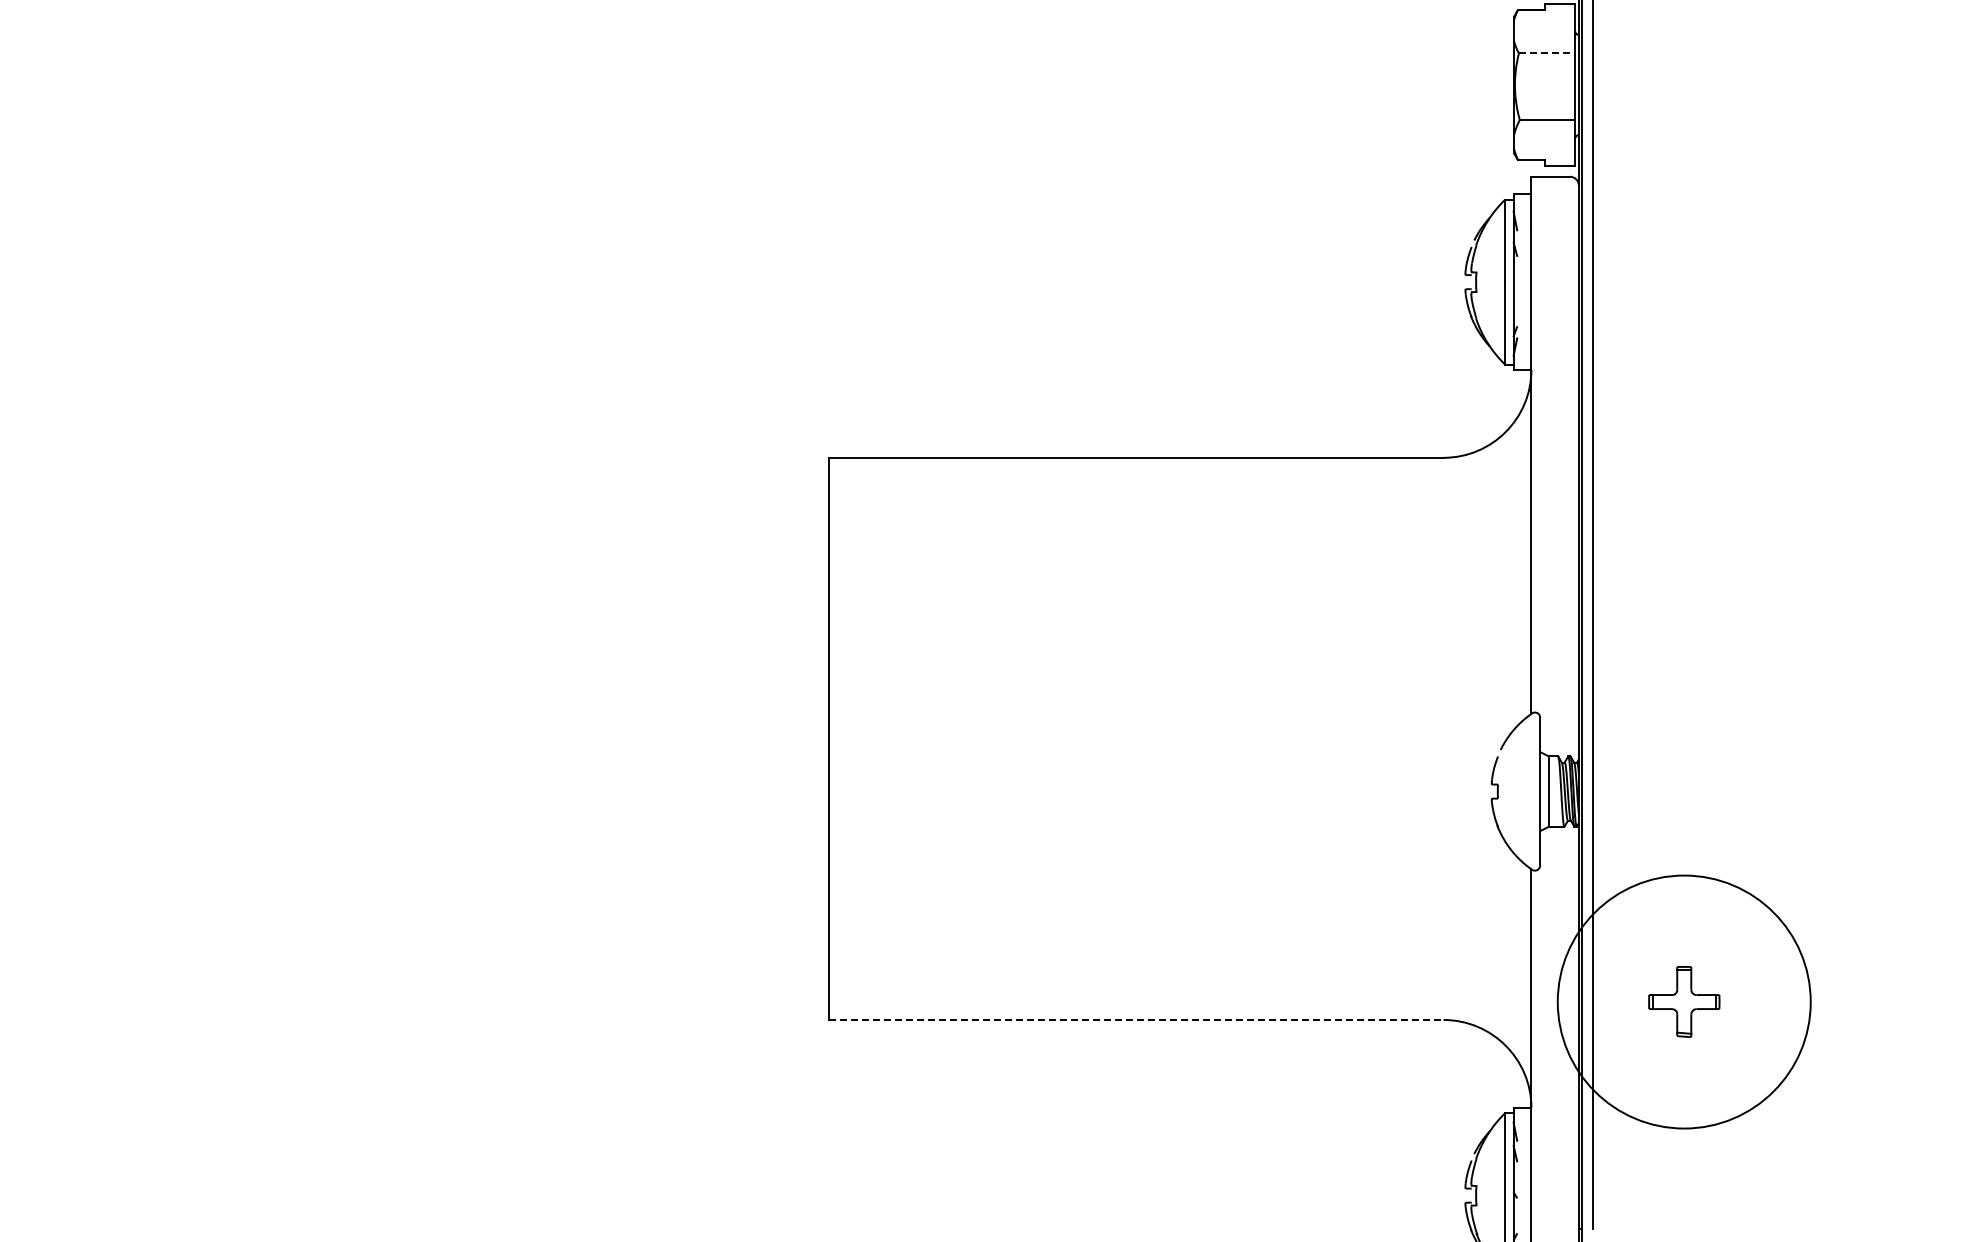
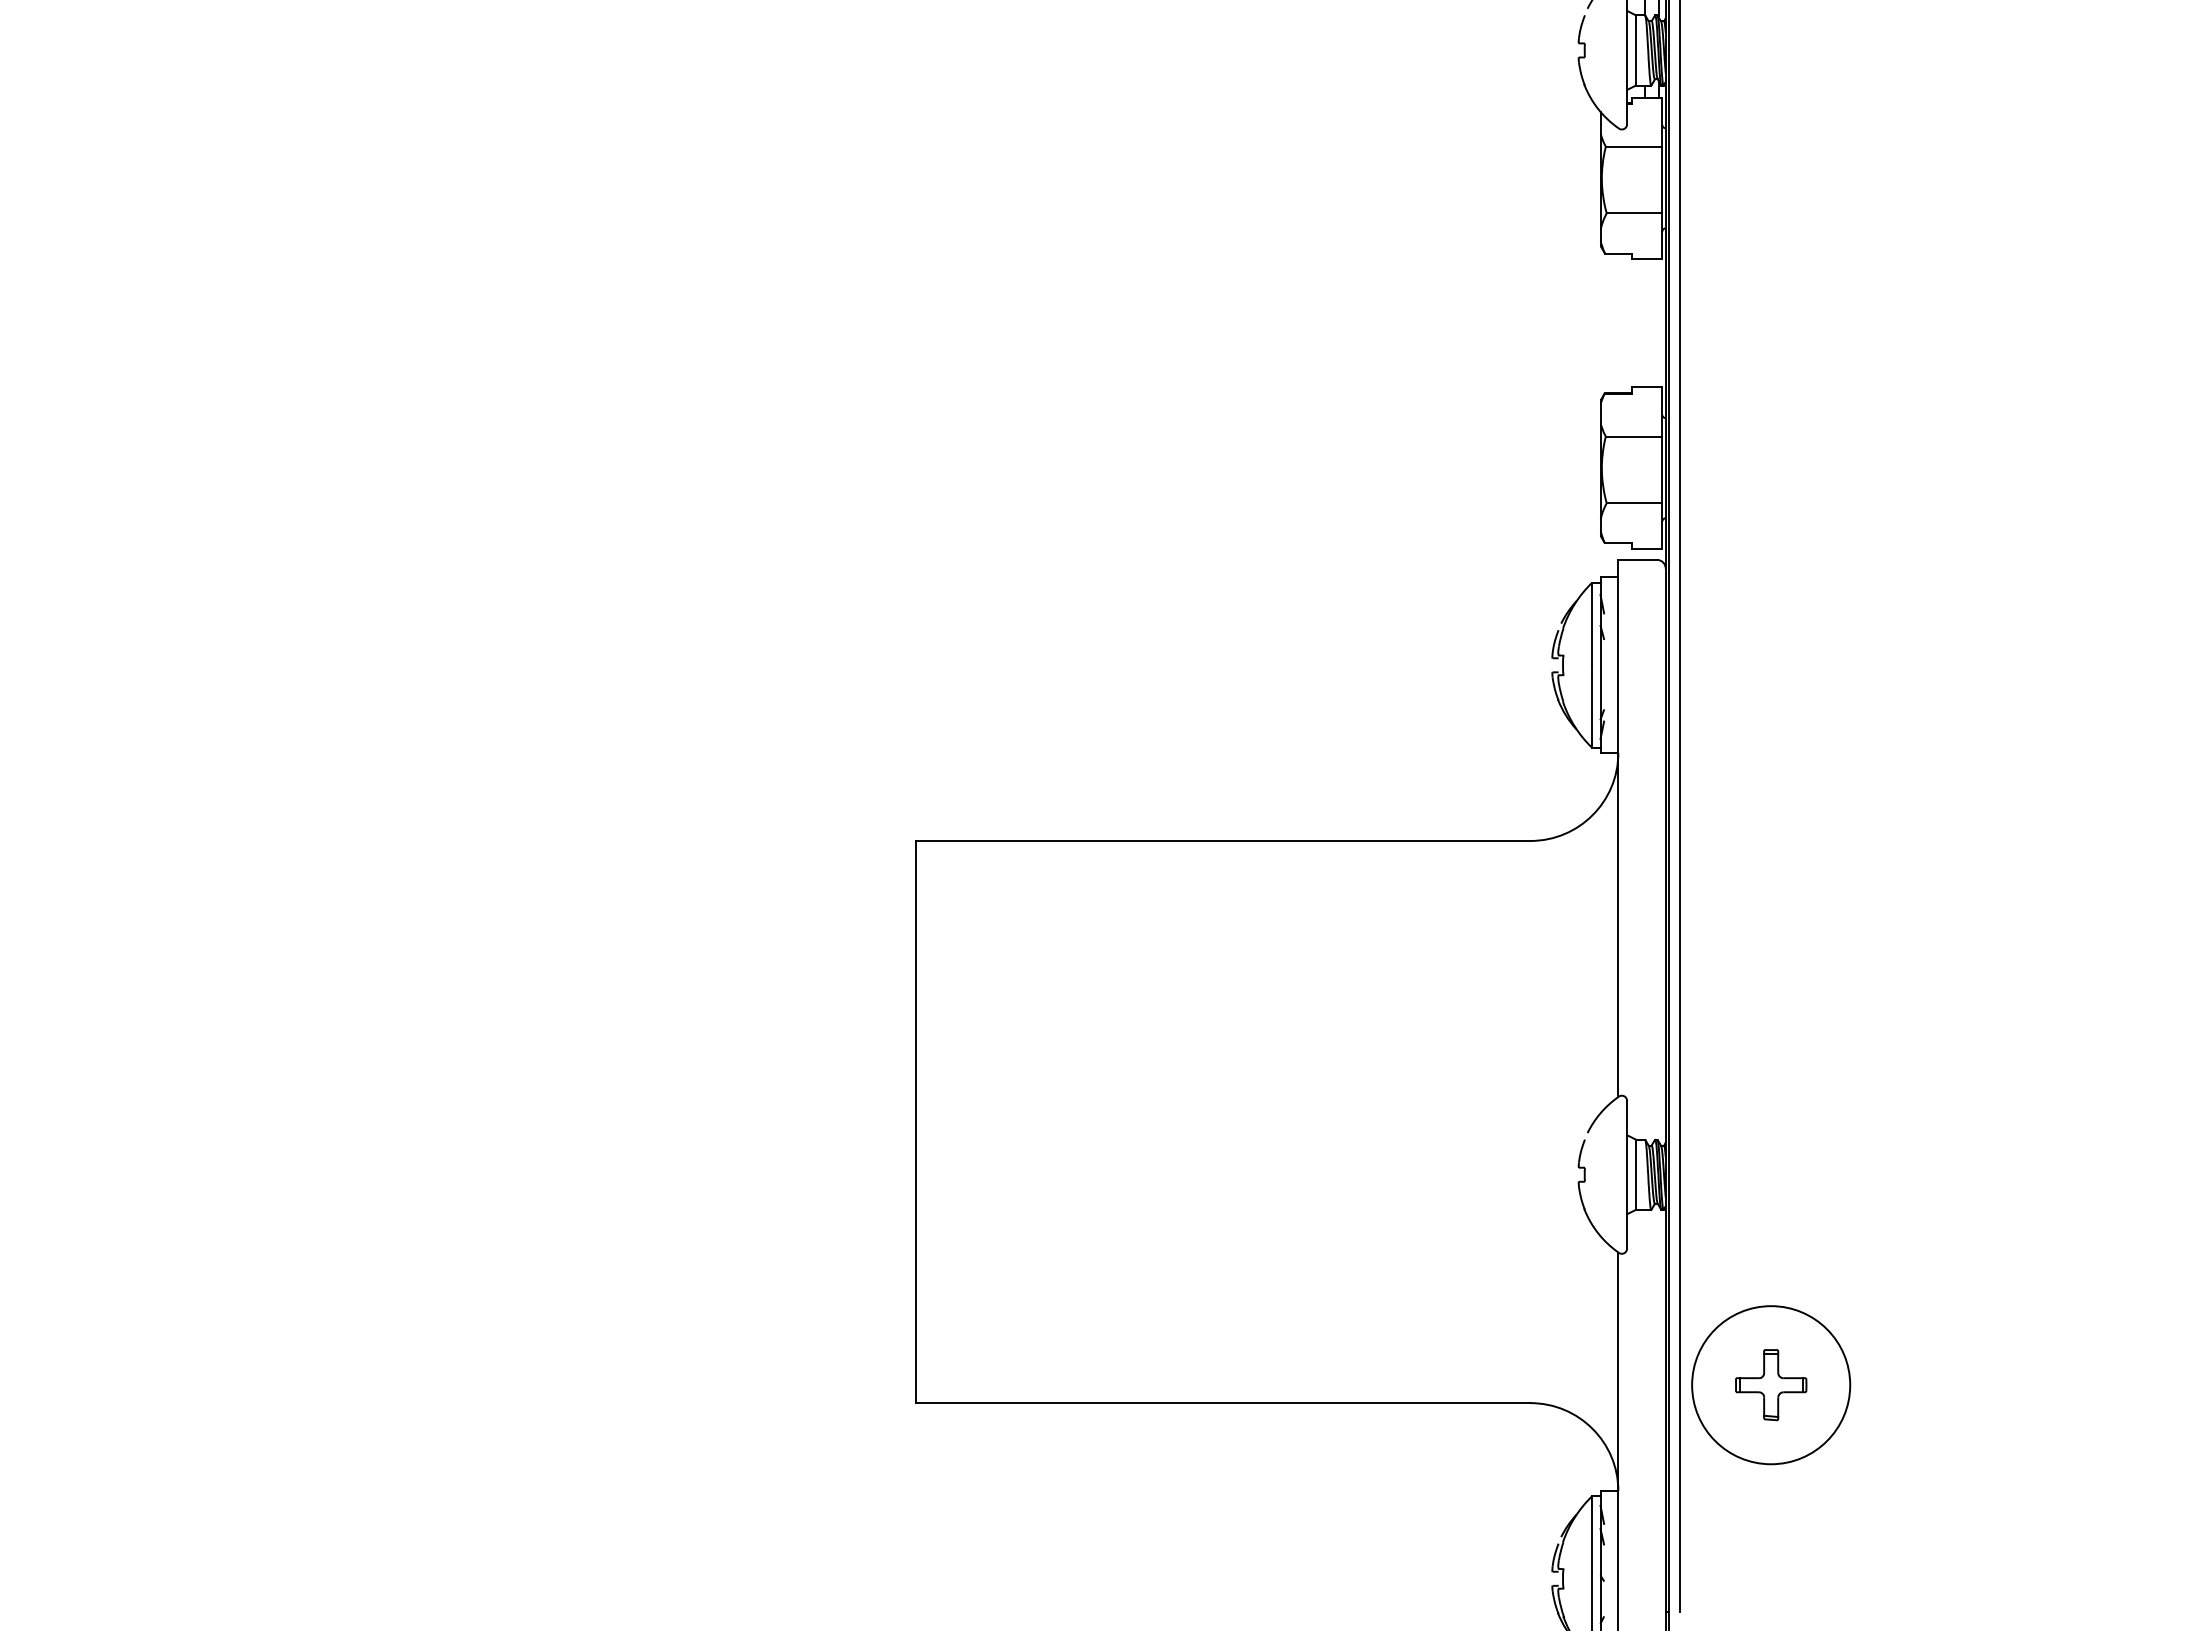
line: (1547, 53) -> (1634, 436), dashed -> solid
circle: (1684, 1002) -> (1771, 1385), size x0.62
line: (1136, 1020) -> (1223, 1403), dashed -> solid

